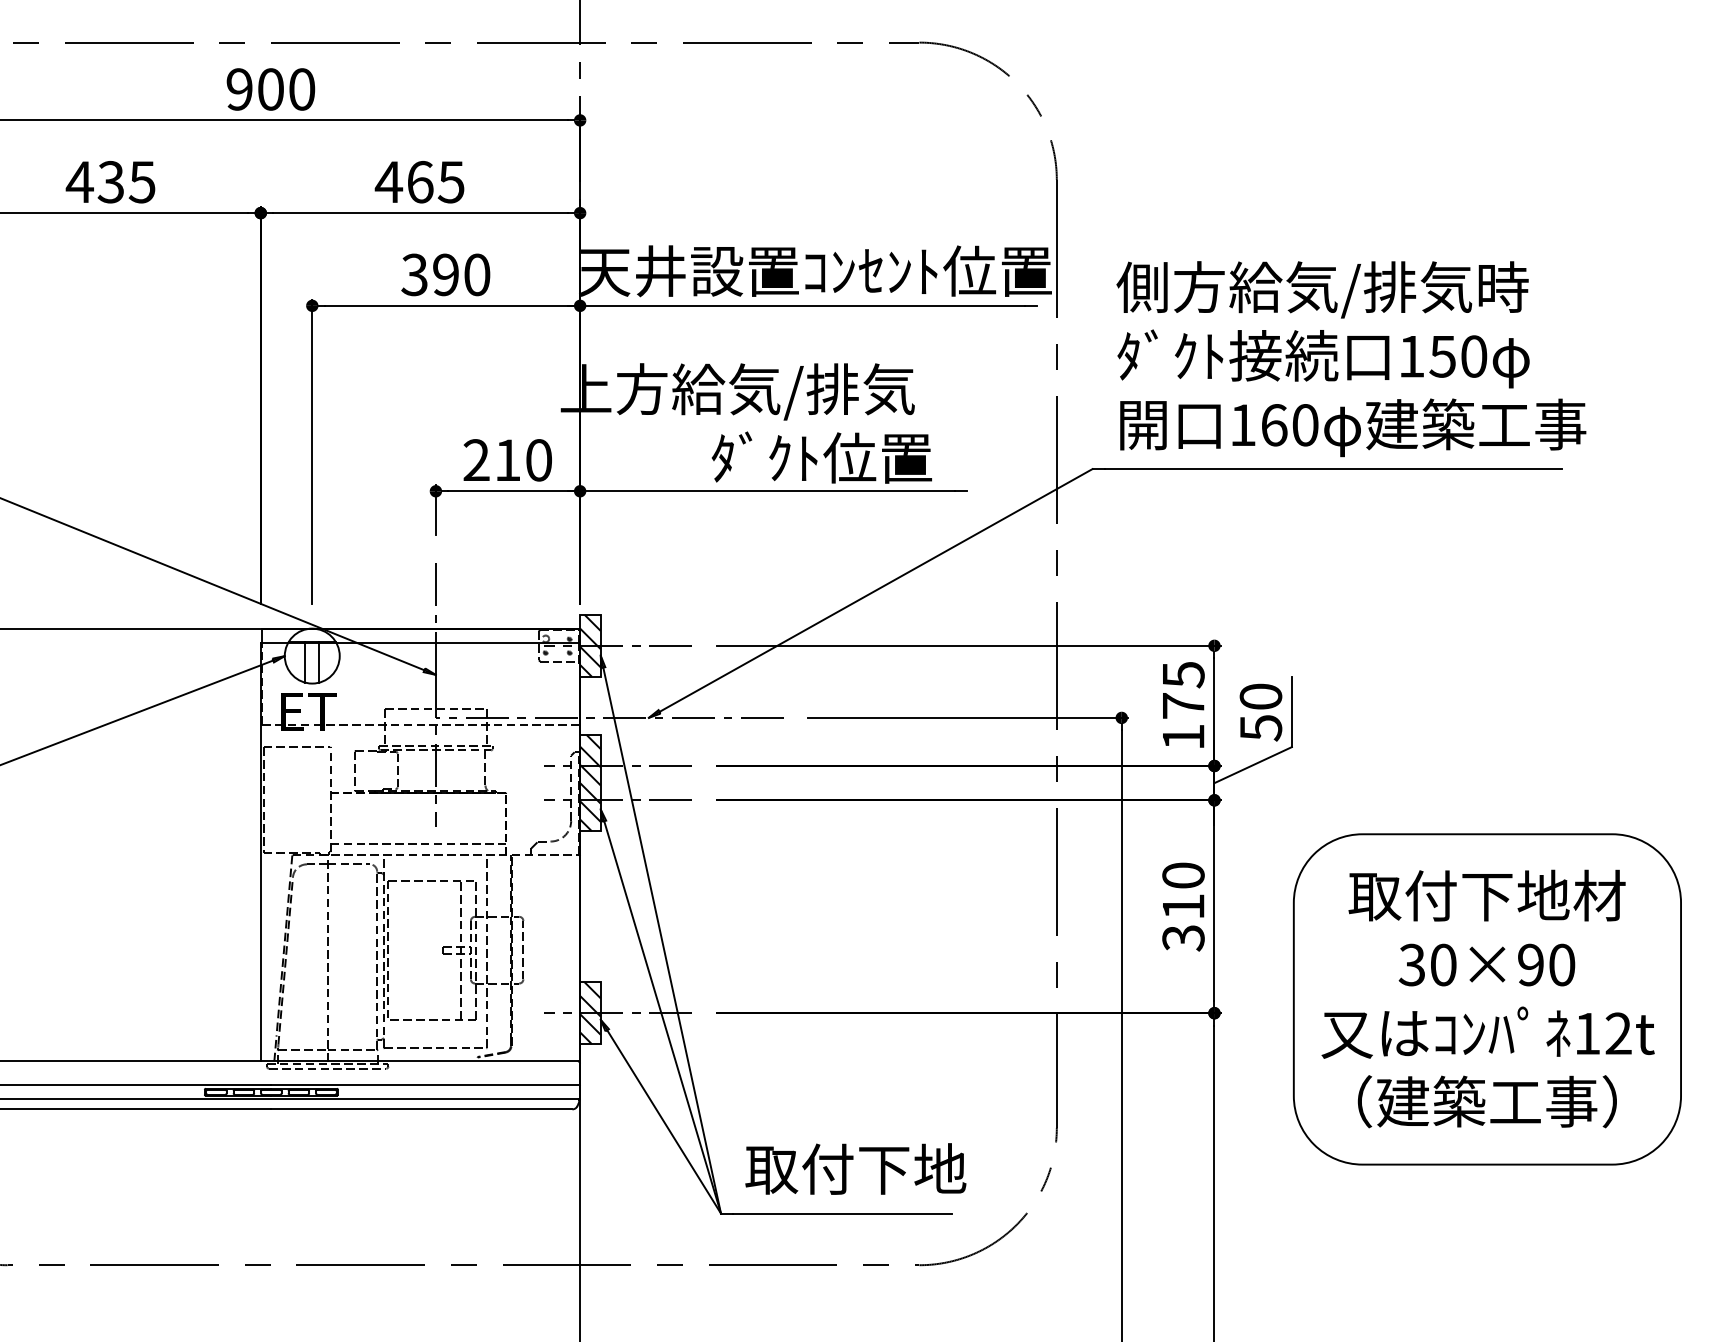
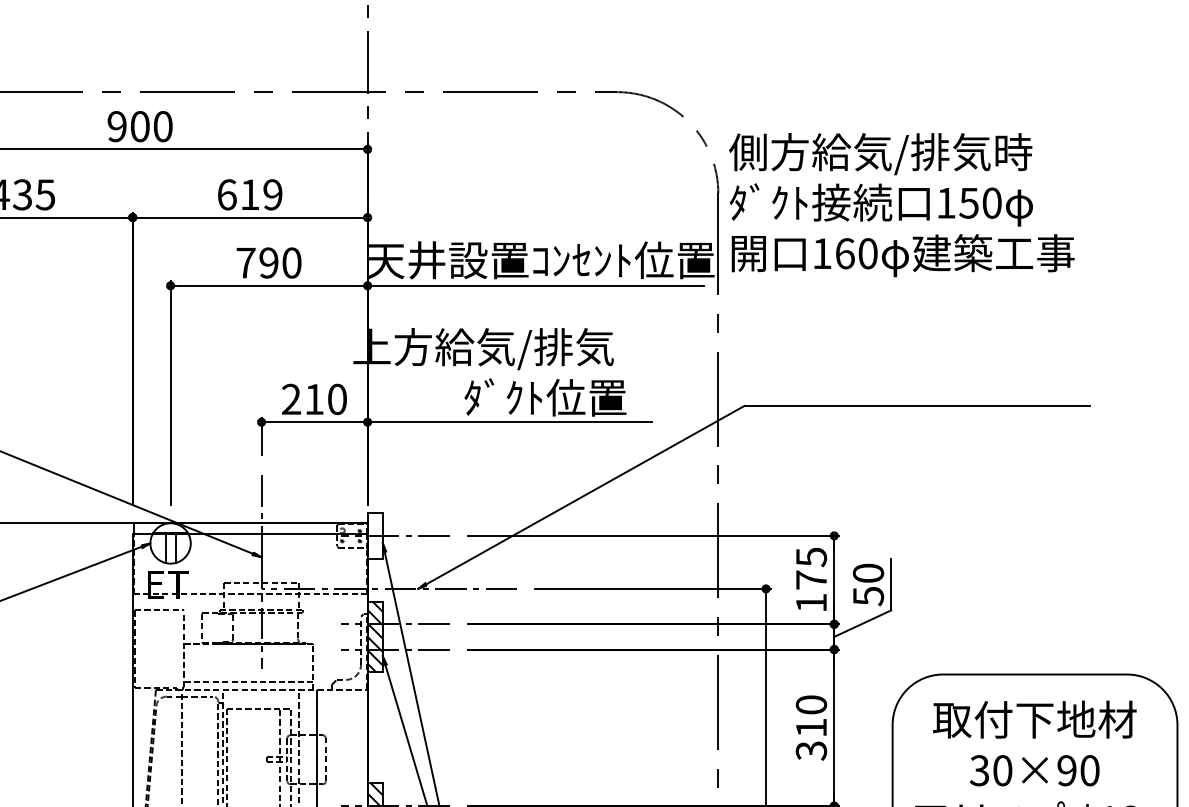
text: (419, 181) -> (249, 194), 465 -> 619
text: (414, 274) -> (245, 262), 390 -> 790
text: (1351, 359) -> (901, 205), moved
hatch: (590, 645) -> (375, 535), removed

